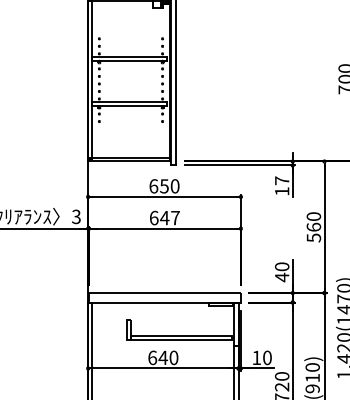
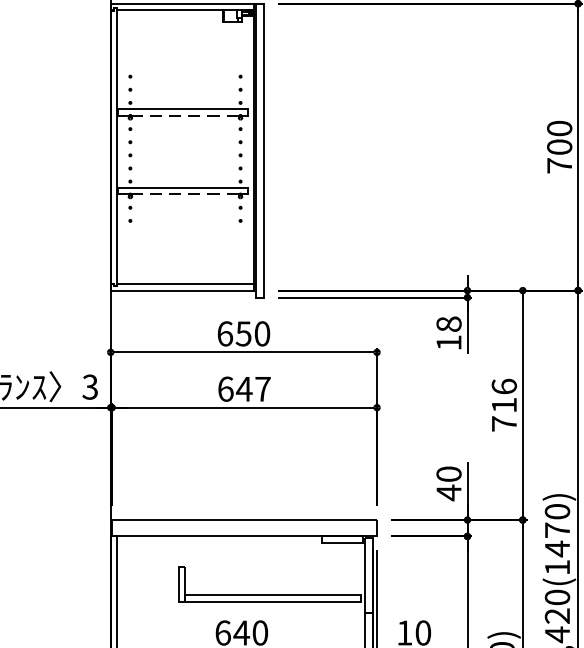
line: (131, 61) -> (186, 116), solid -> dashed
line: (131, 106) -> (186, 194), solid -> dashed
text: (282, 180) -> (449, 323), 17 -> 18
text: (313, 227) -> (503, 405), 560 -> 716

